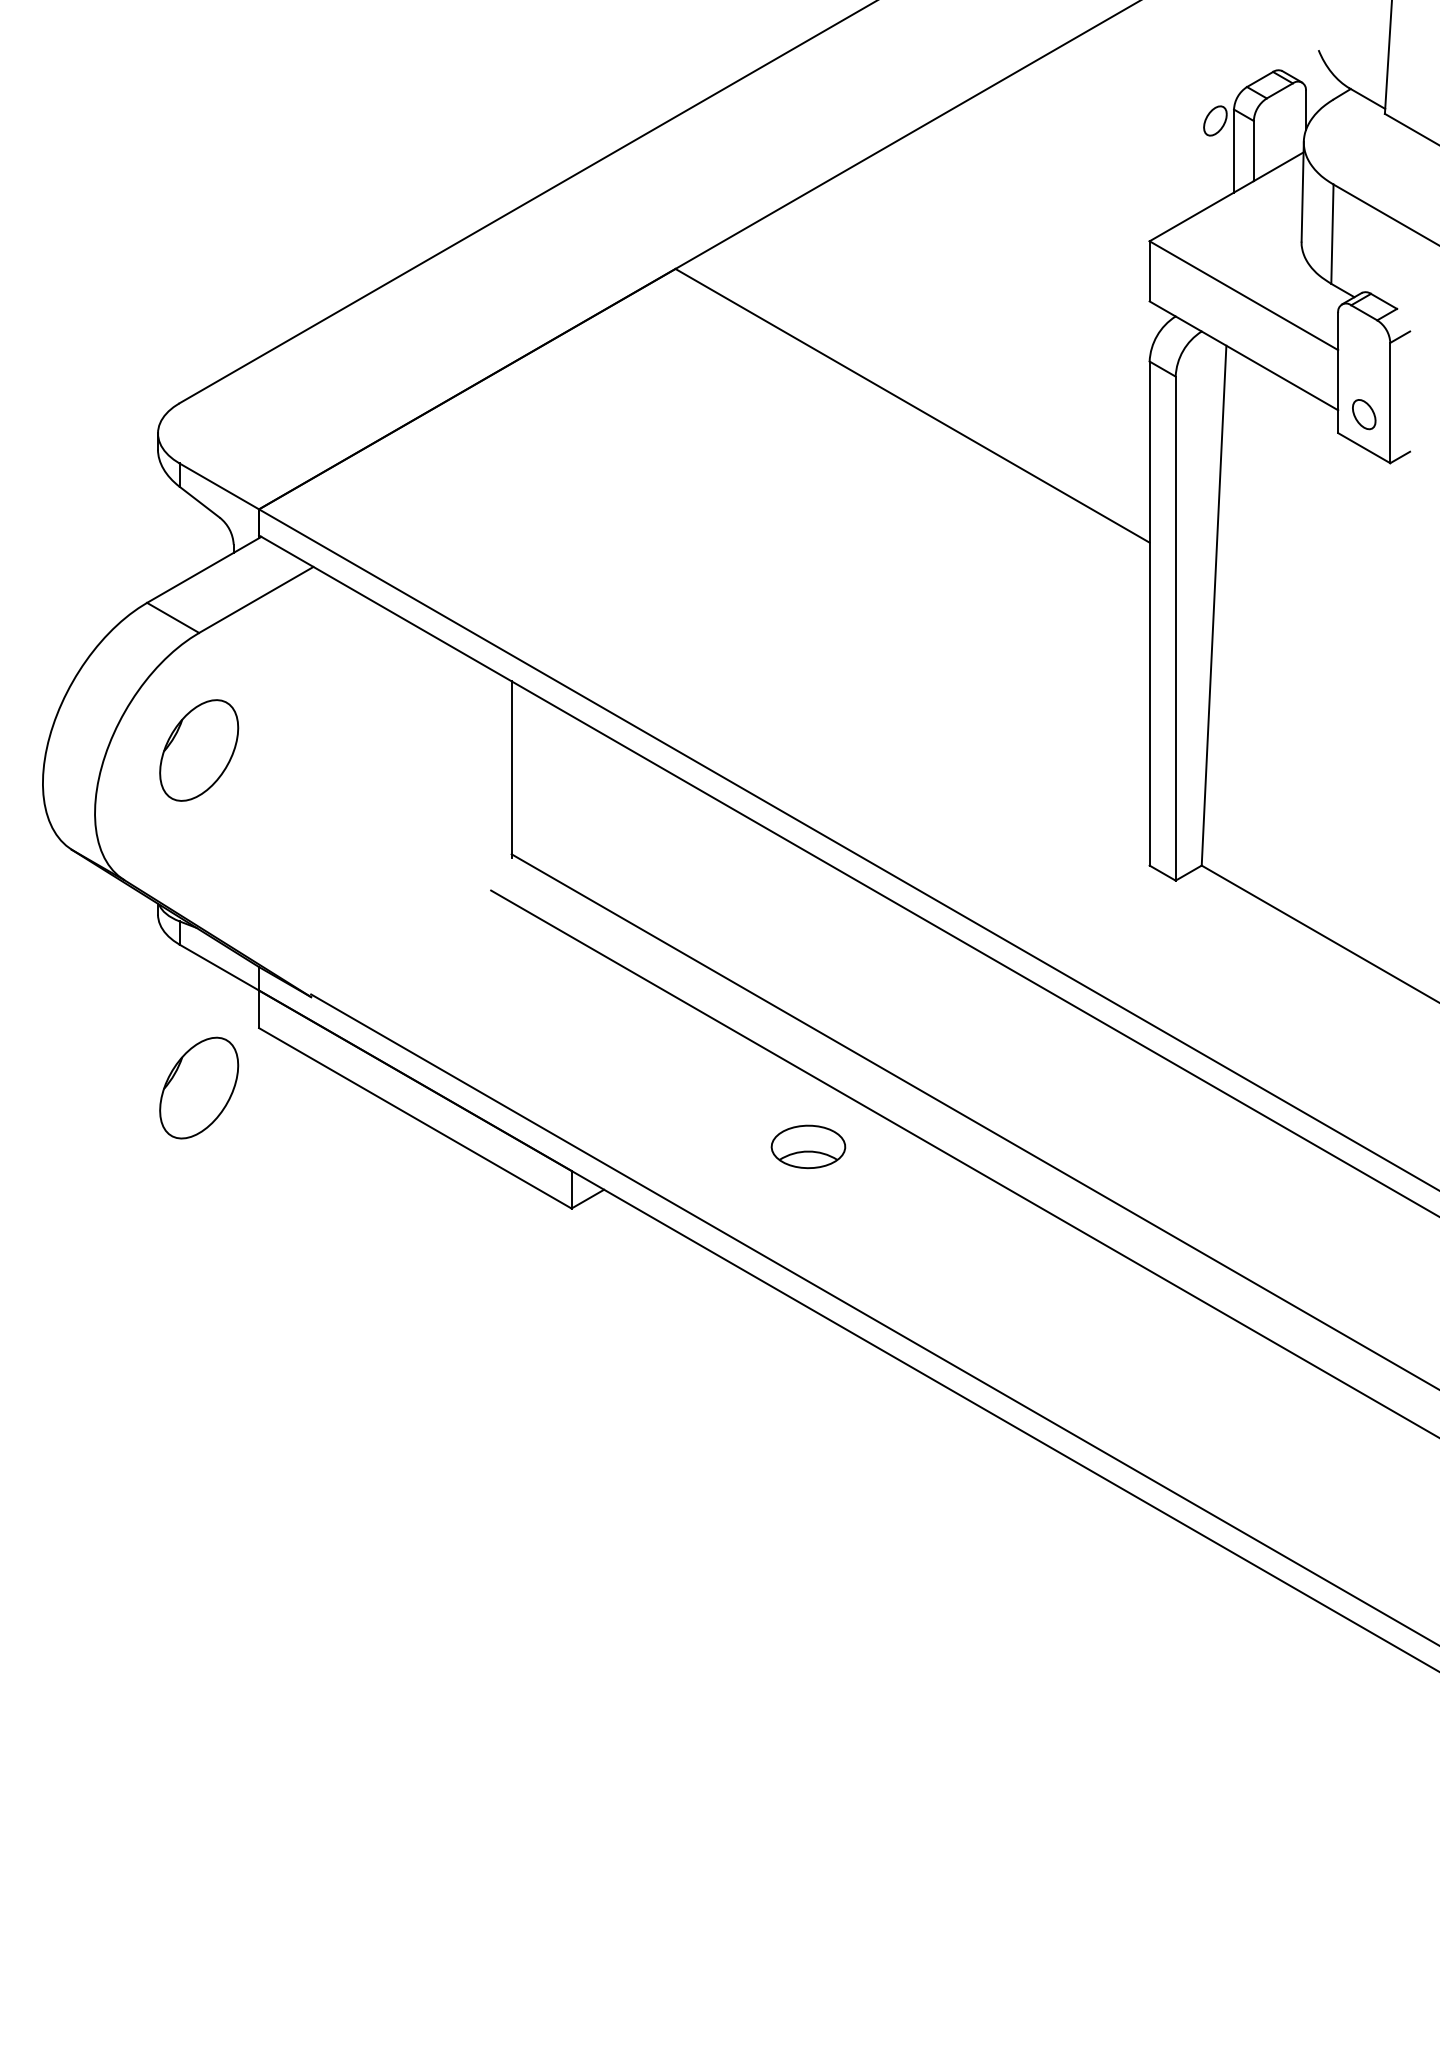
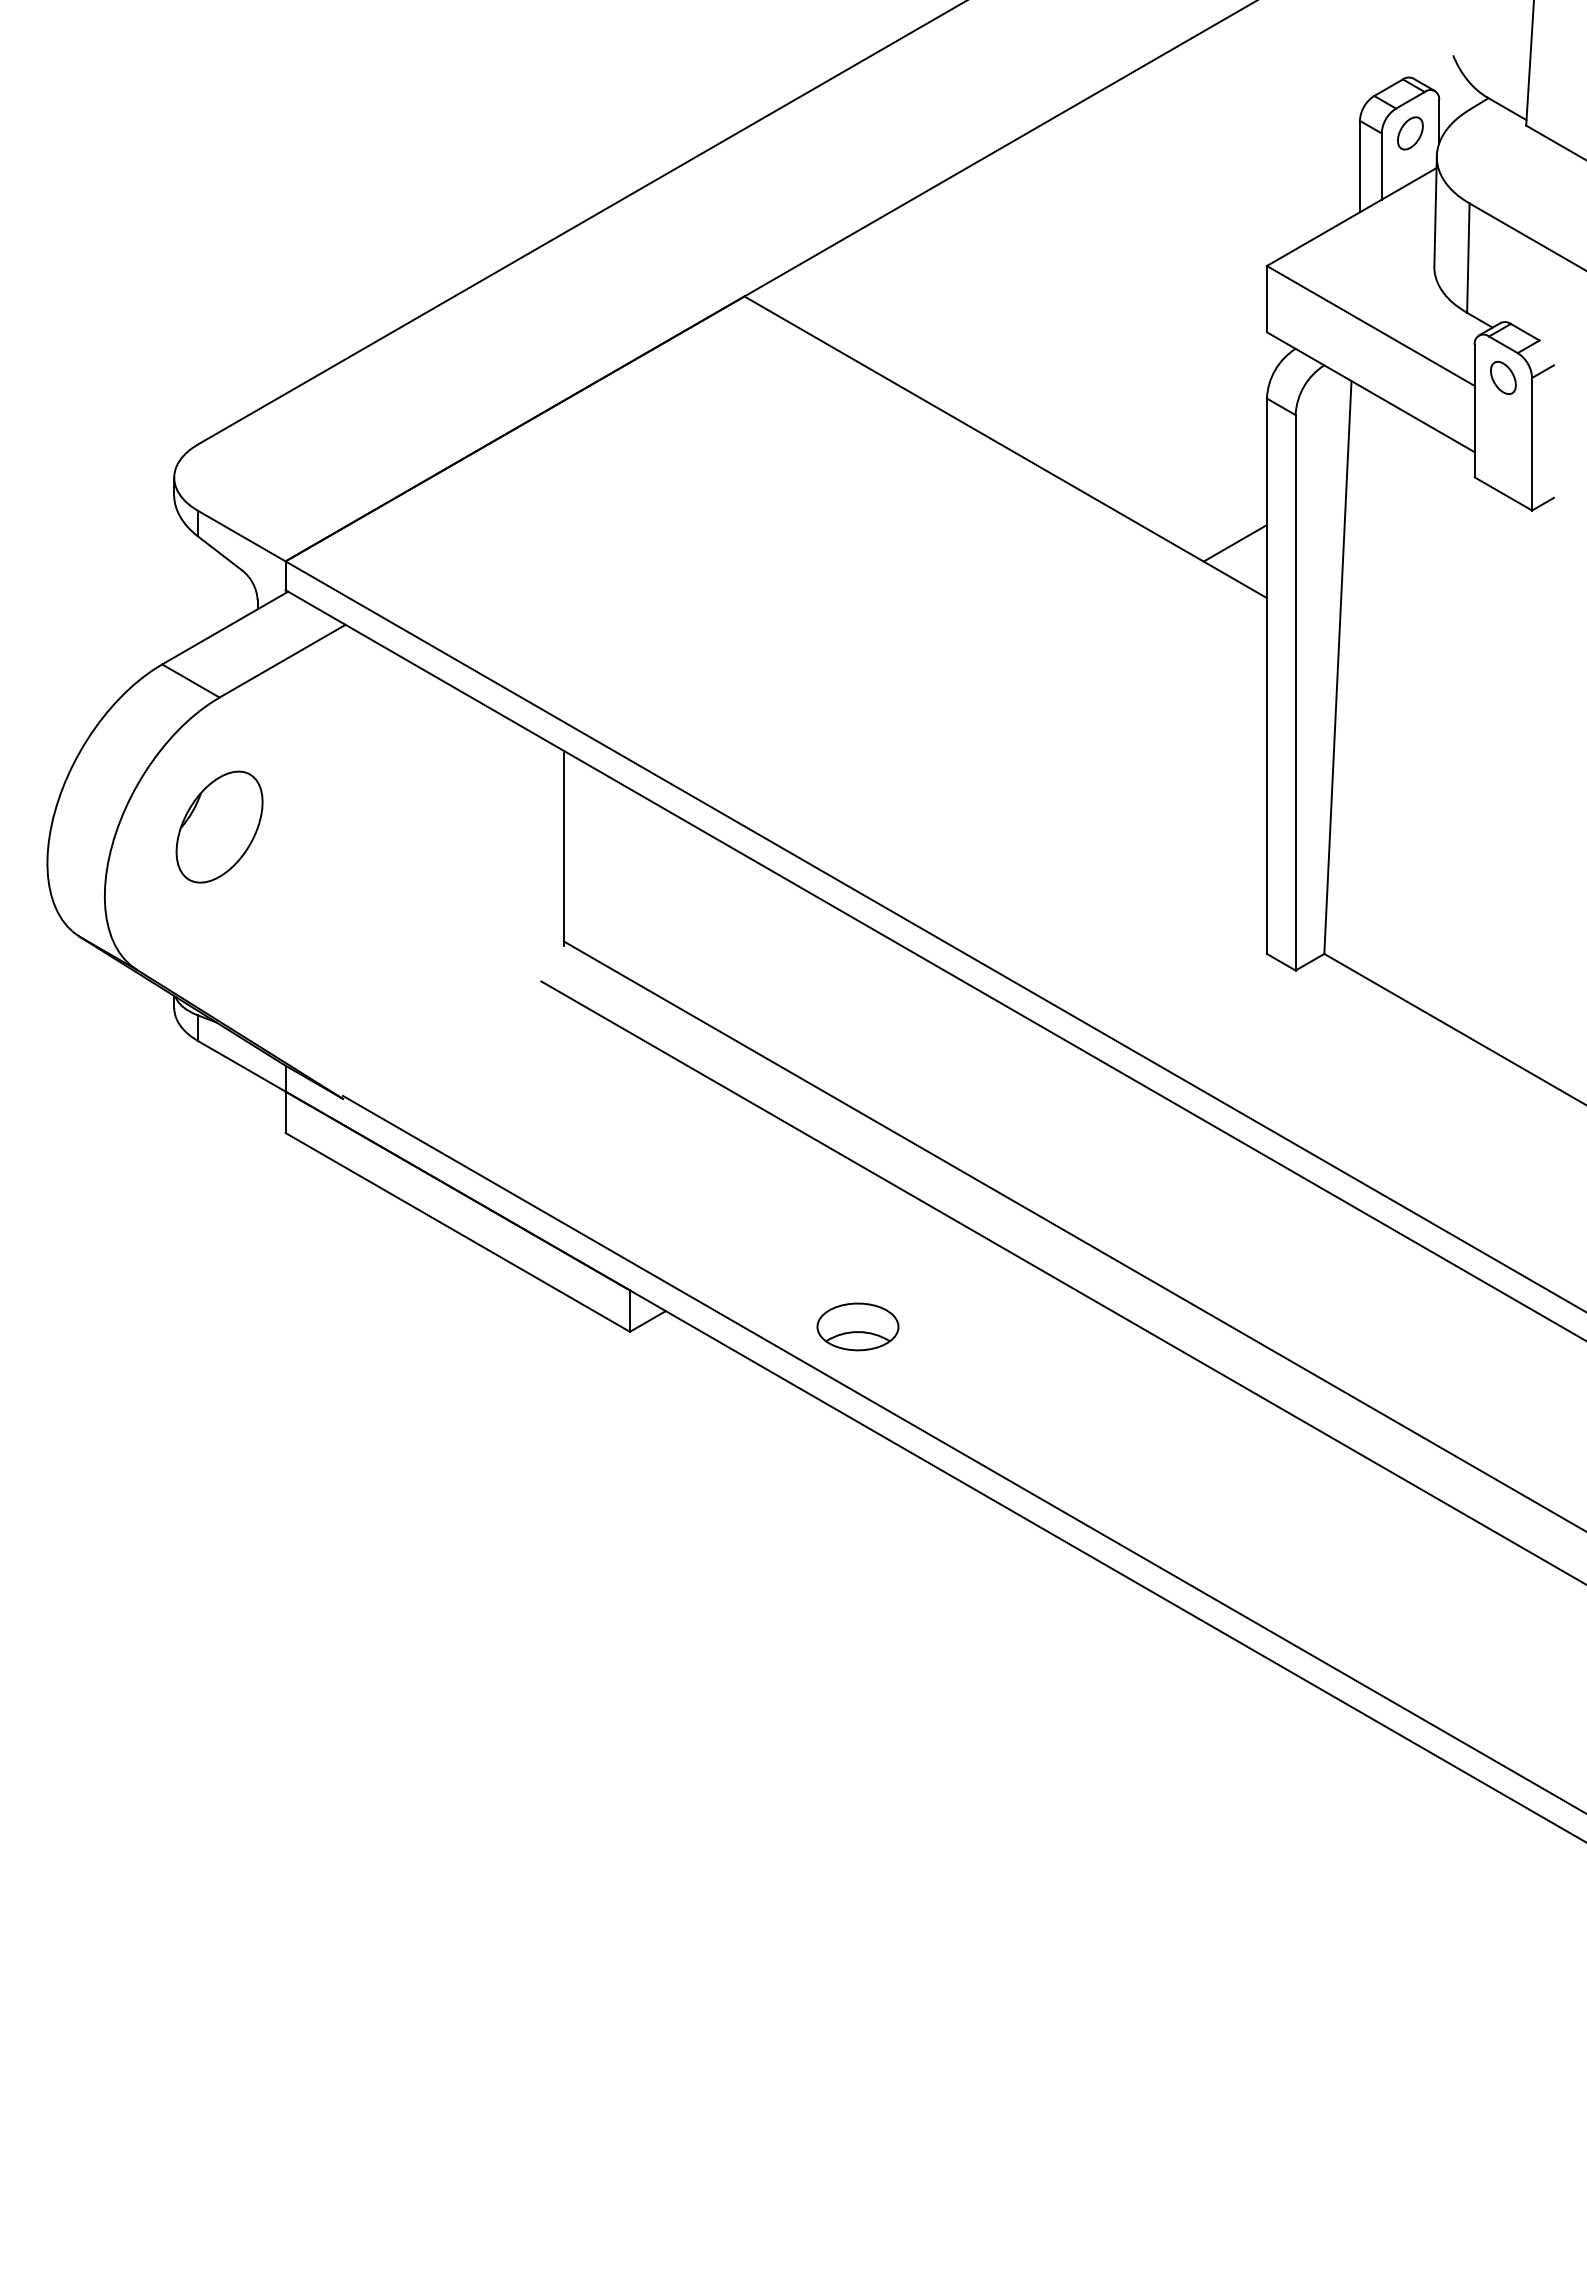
part: (1215, 121) -> (1410, 133), moved
part: (1364, 414) -> (1503, 377), moved
line: (1120, 493) -> (1234, 543), added
part: (199, 1087) -> (219, 1198), removed
part: (808, 1146) -> (857, 1326), moved

